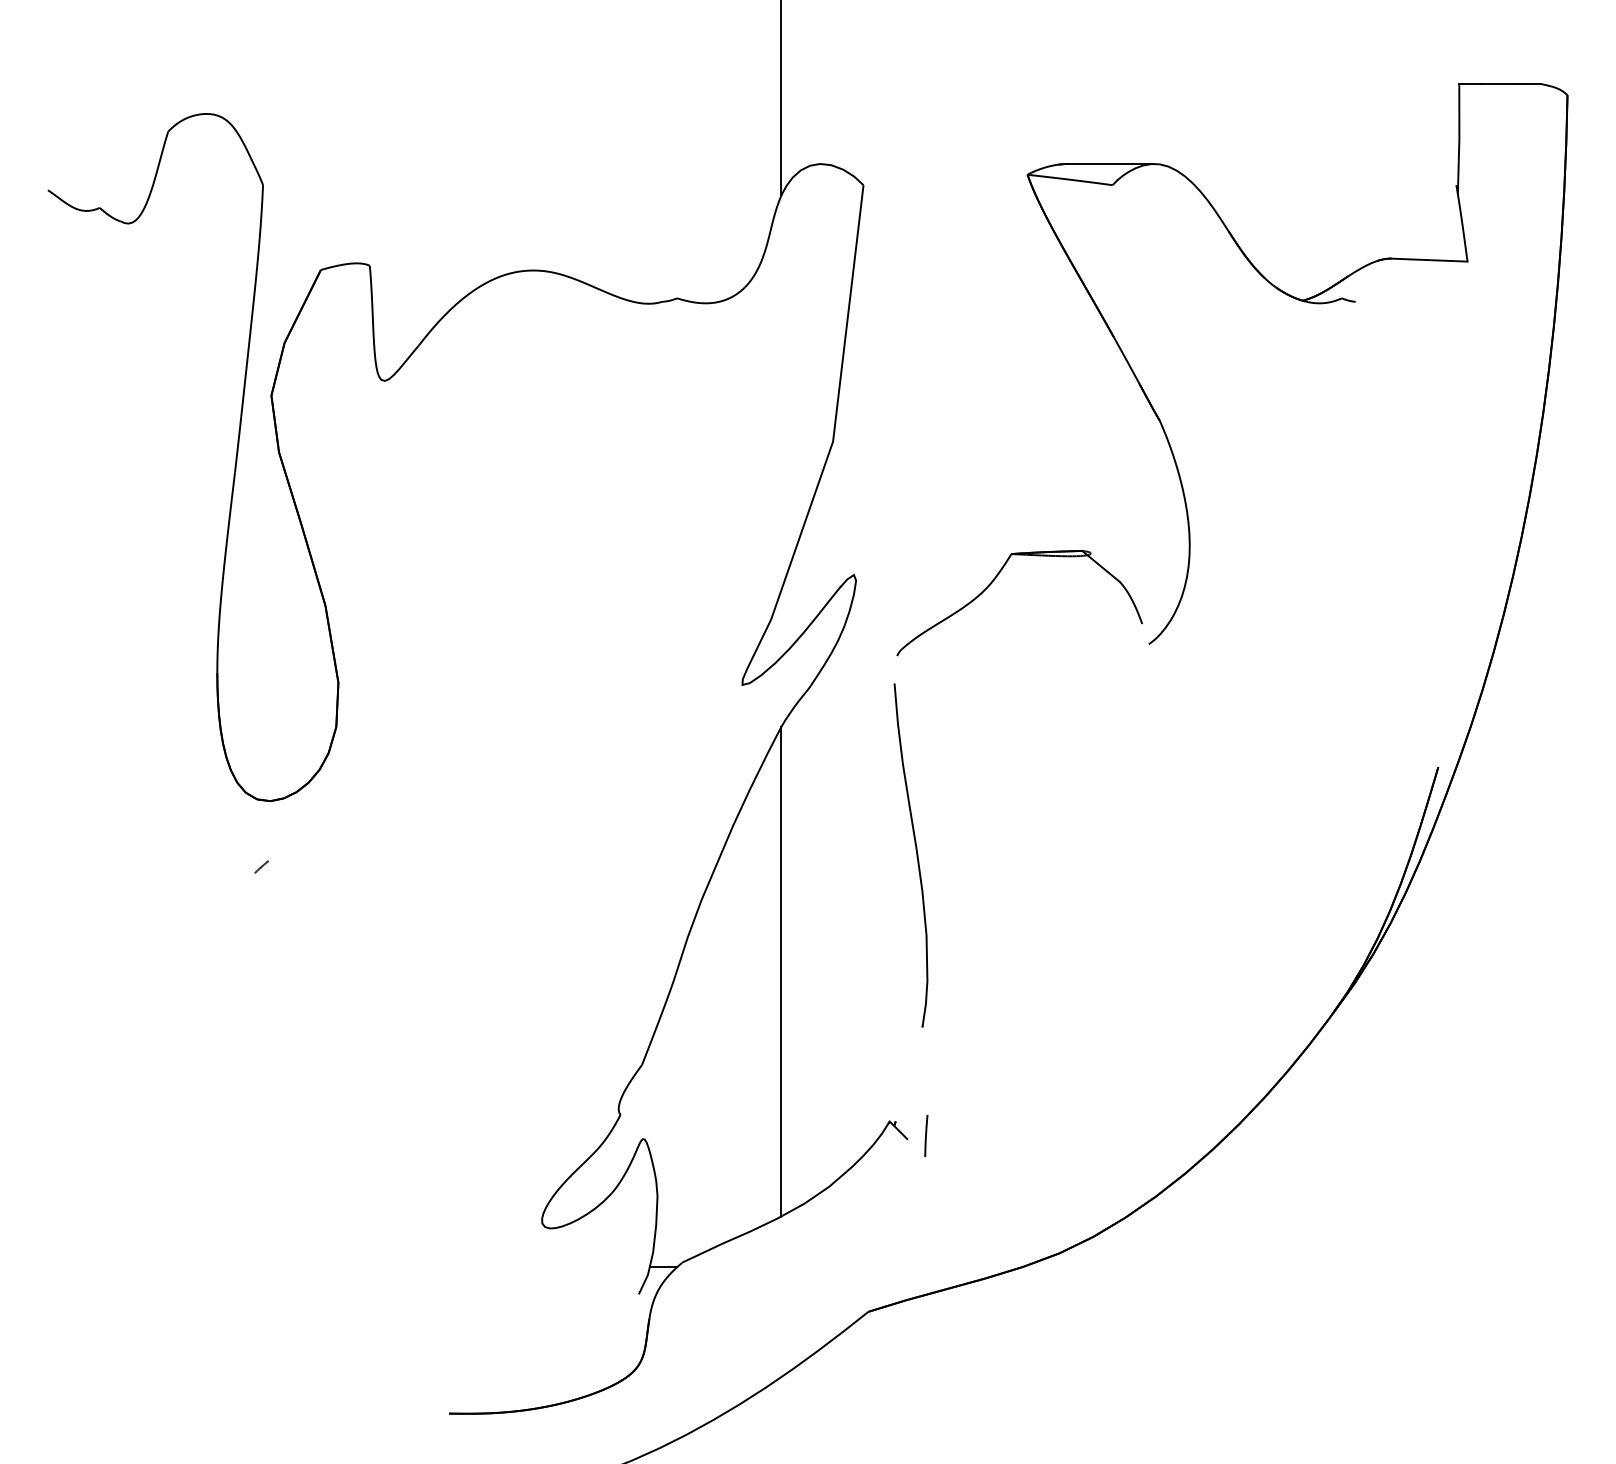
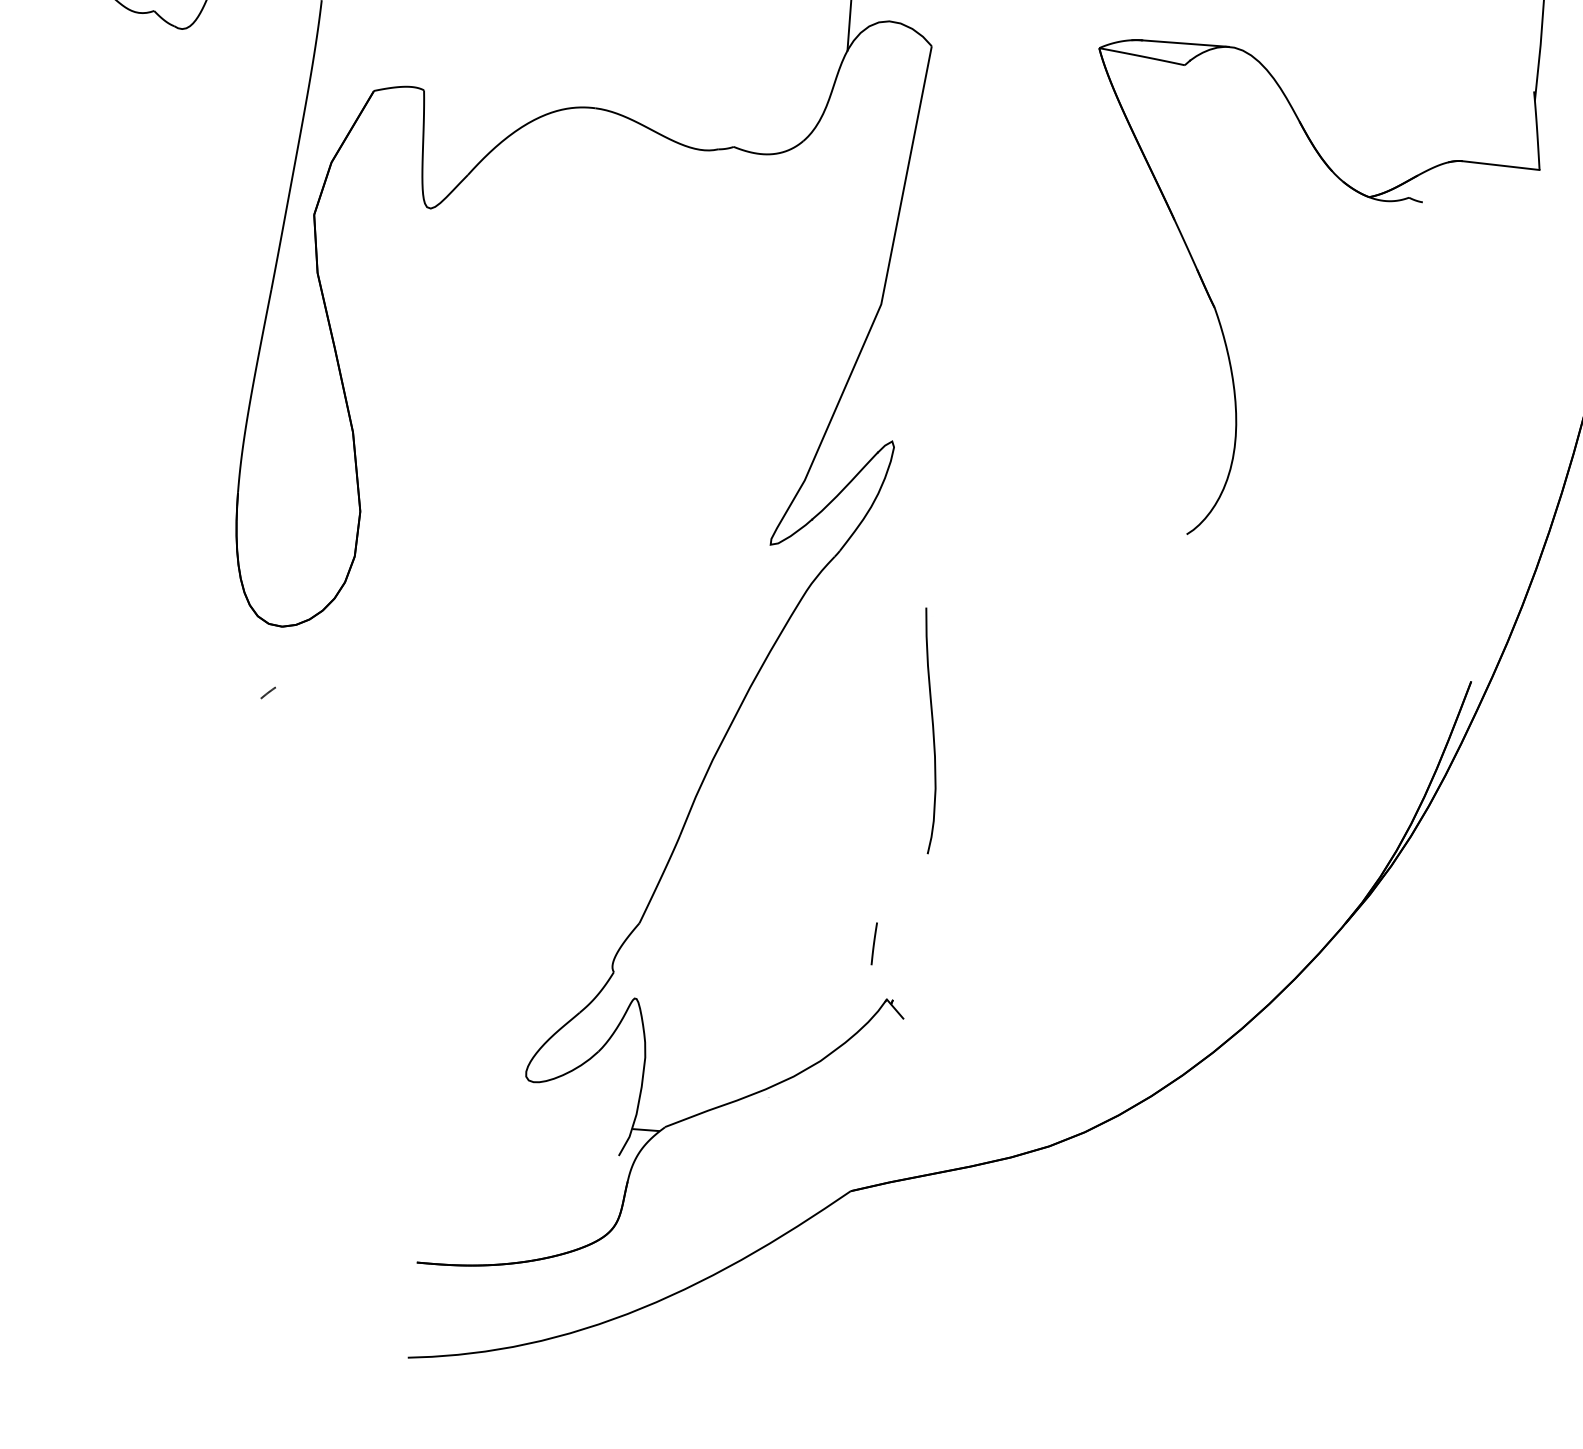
part: (992, 583) -> (1032, 460), removed
part: (910, 855) -> (928, 730), size x0.7
line: (781, 971) -> (788, 838), removed
line: (926, 1136) -> (874, 944), moved

